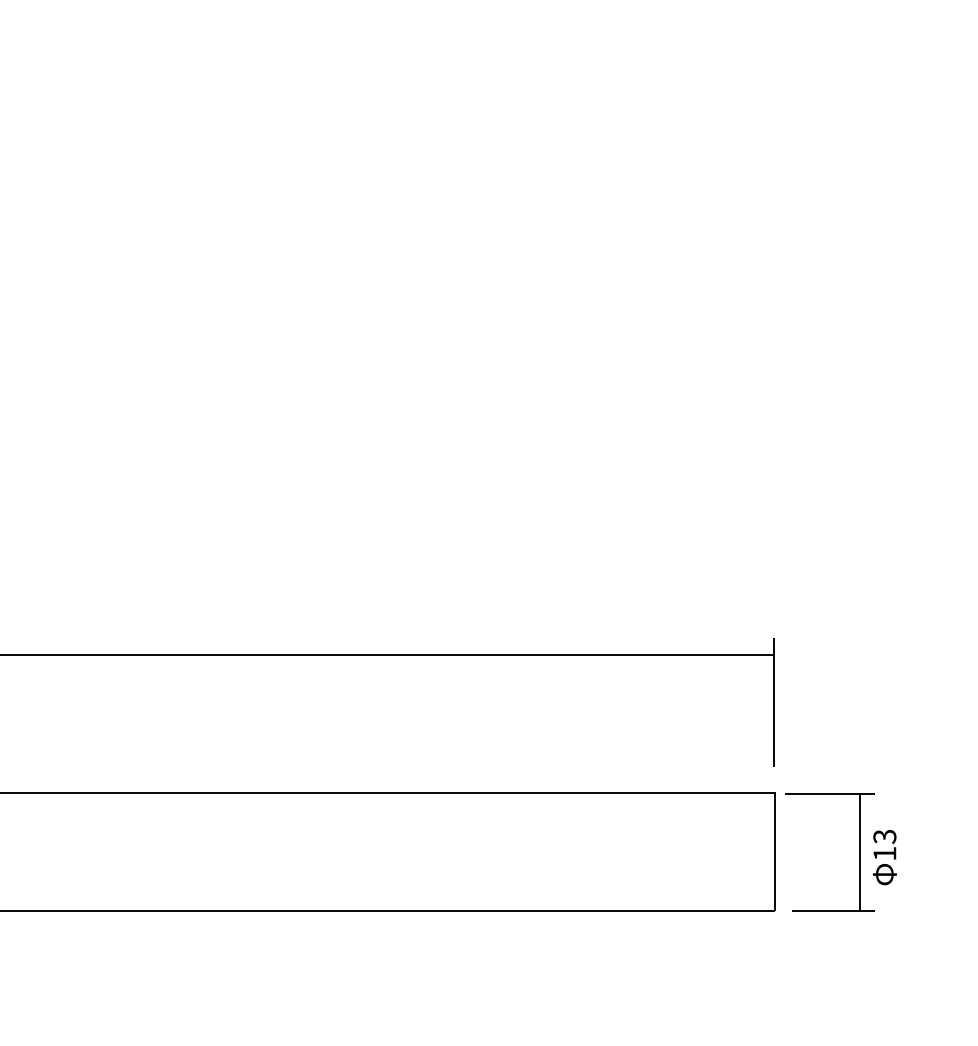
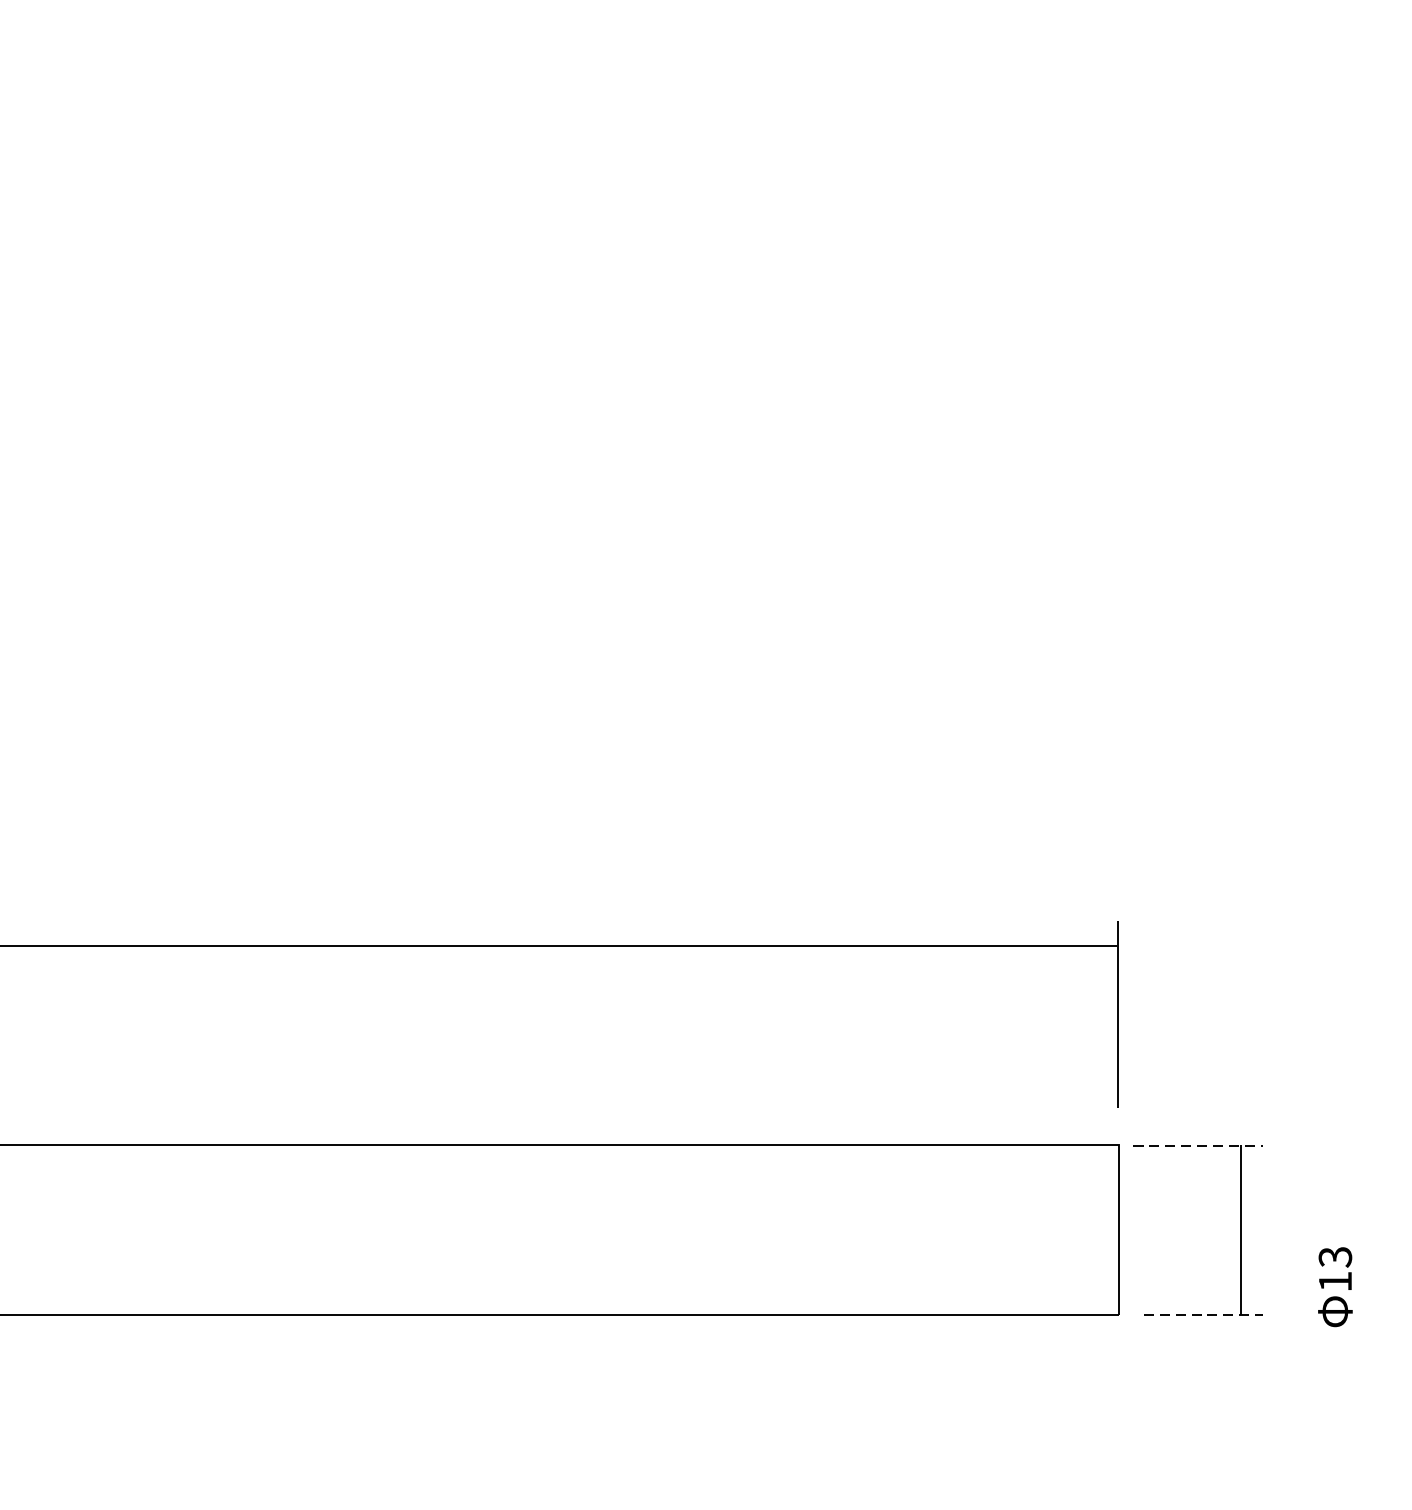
line: (829, 793) -> (1197, 1145), solid -> dashed
text: (884, 857) -> (1334, 1287), moved
line: (833, 910) -> (1203, 1314), solid -> dashed

